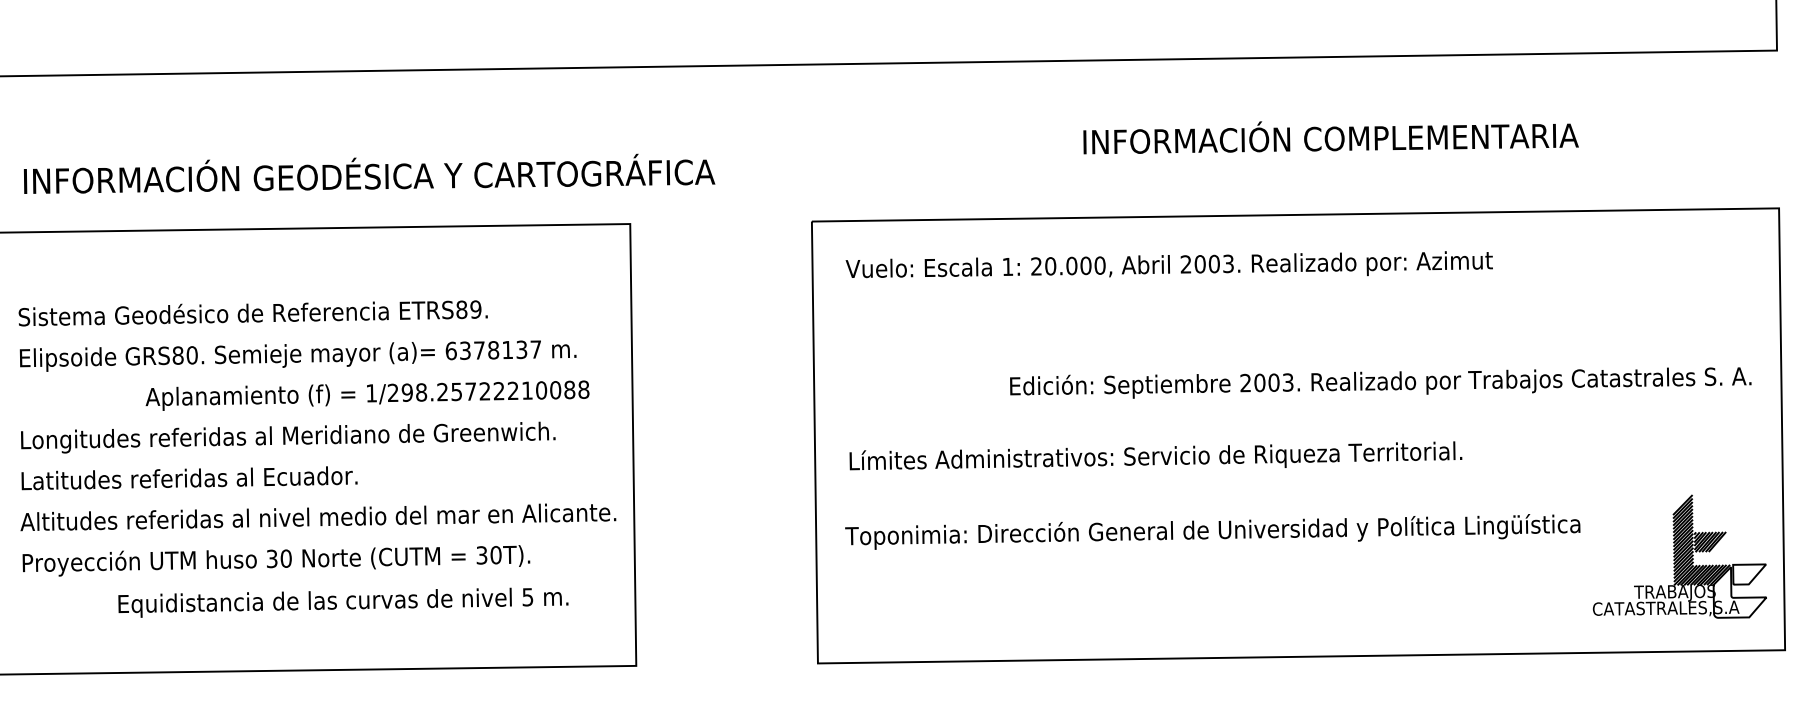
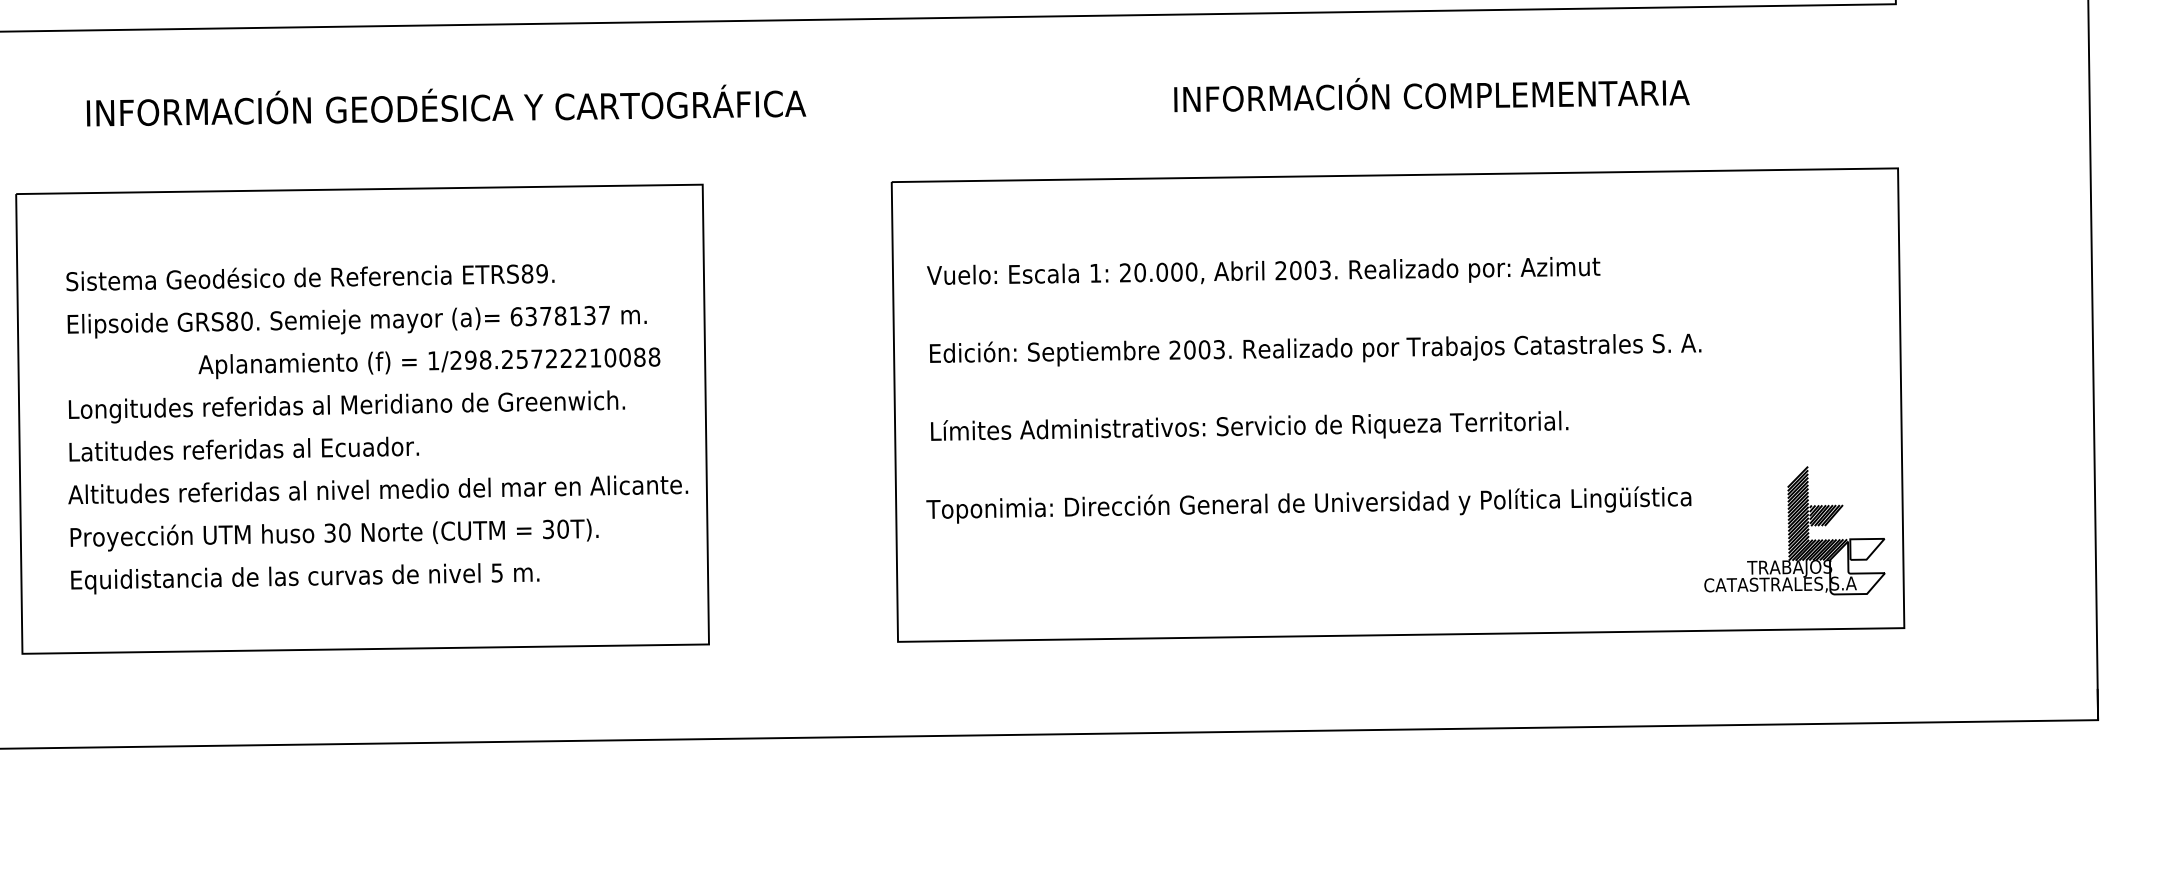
text: (369, 173) -> (446, 105), moved
text: (1169, 264) -> (1263, 270), moved
text: (1380, 382) -> (1315, 349), moved
text: (343, 602) -> (305, 578), moved

